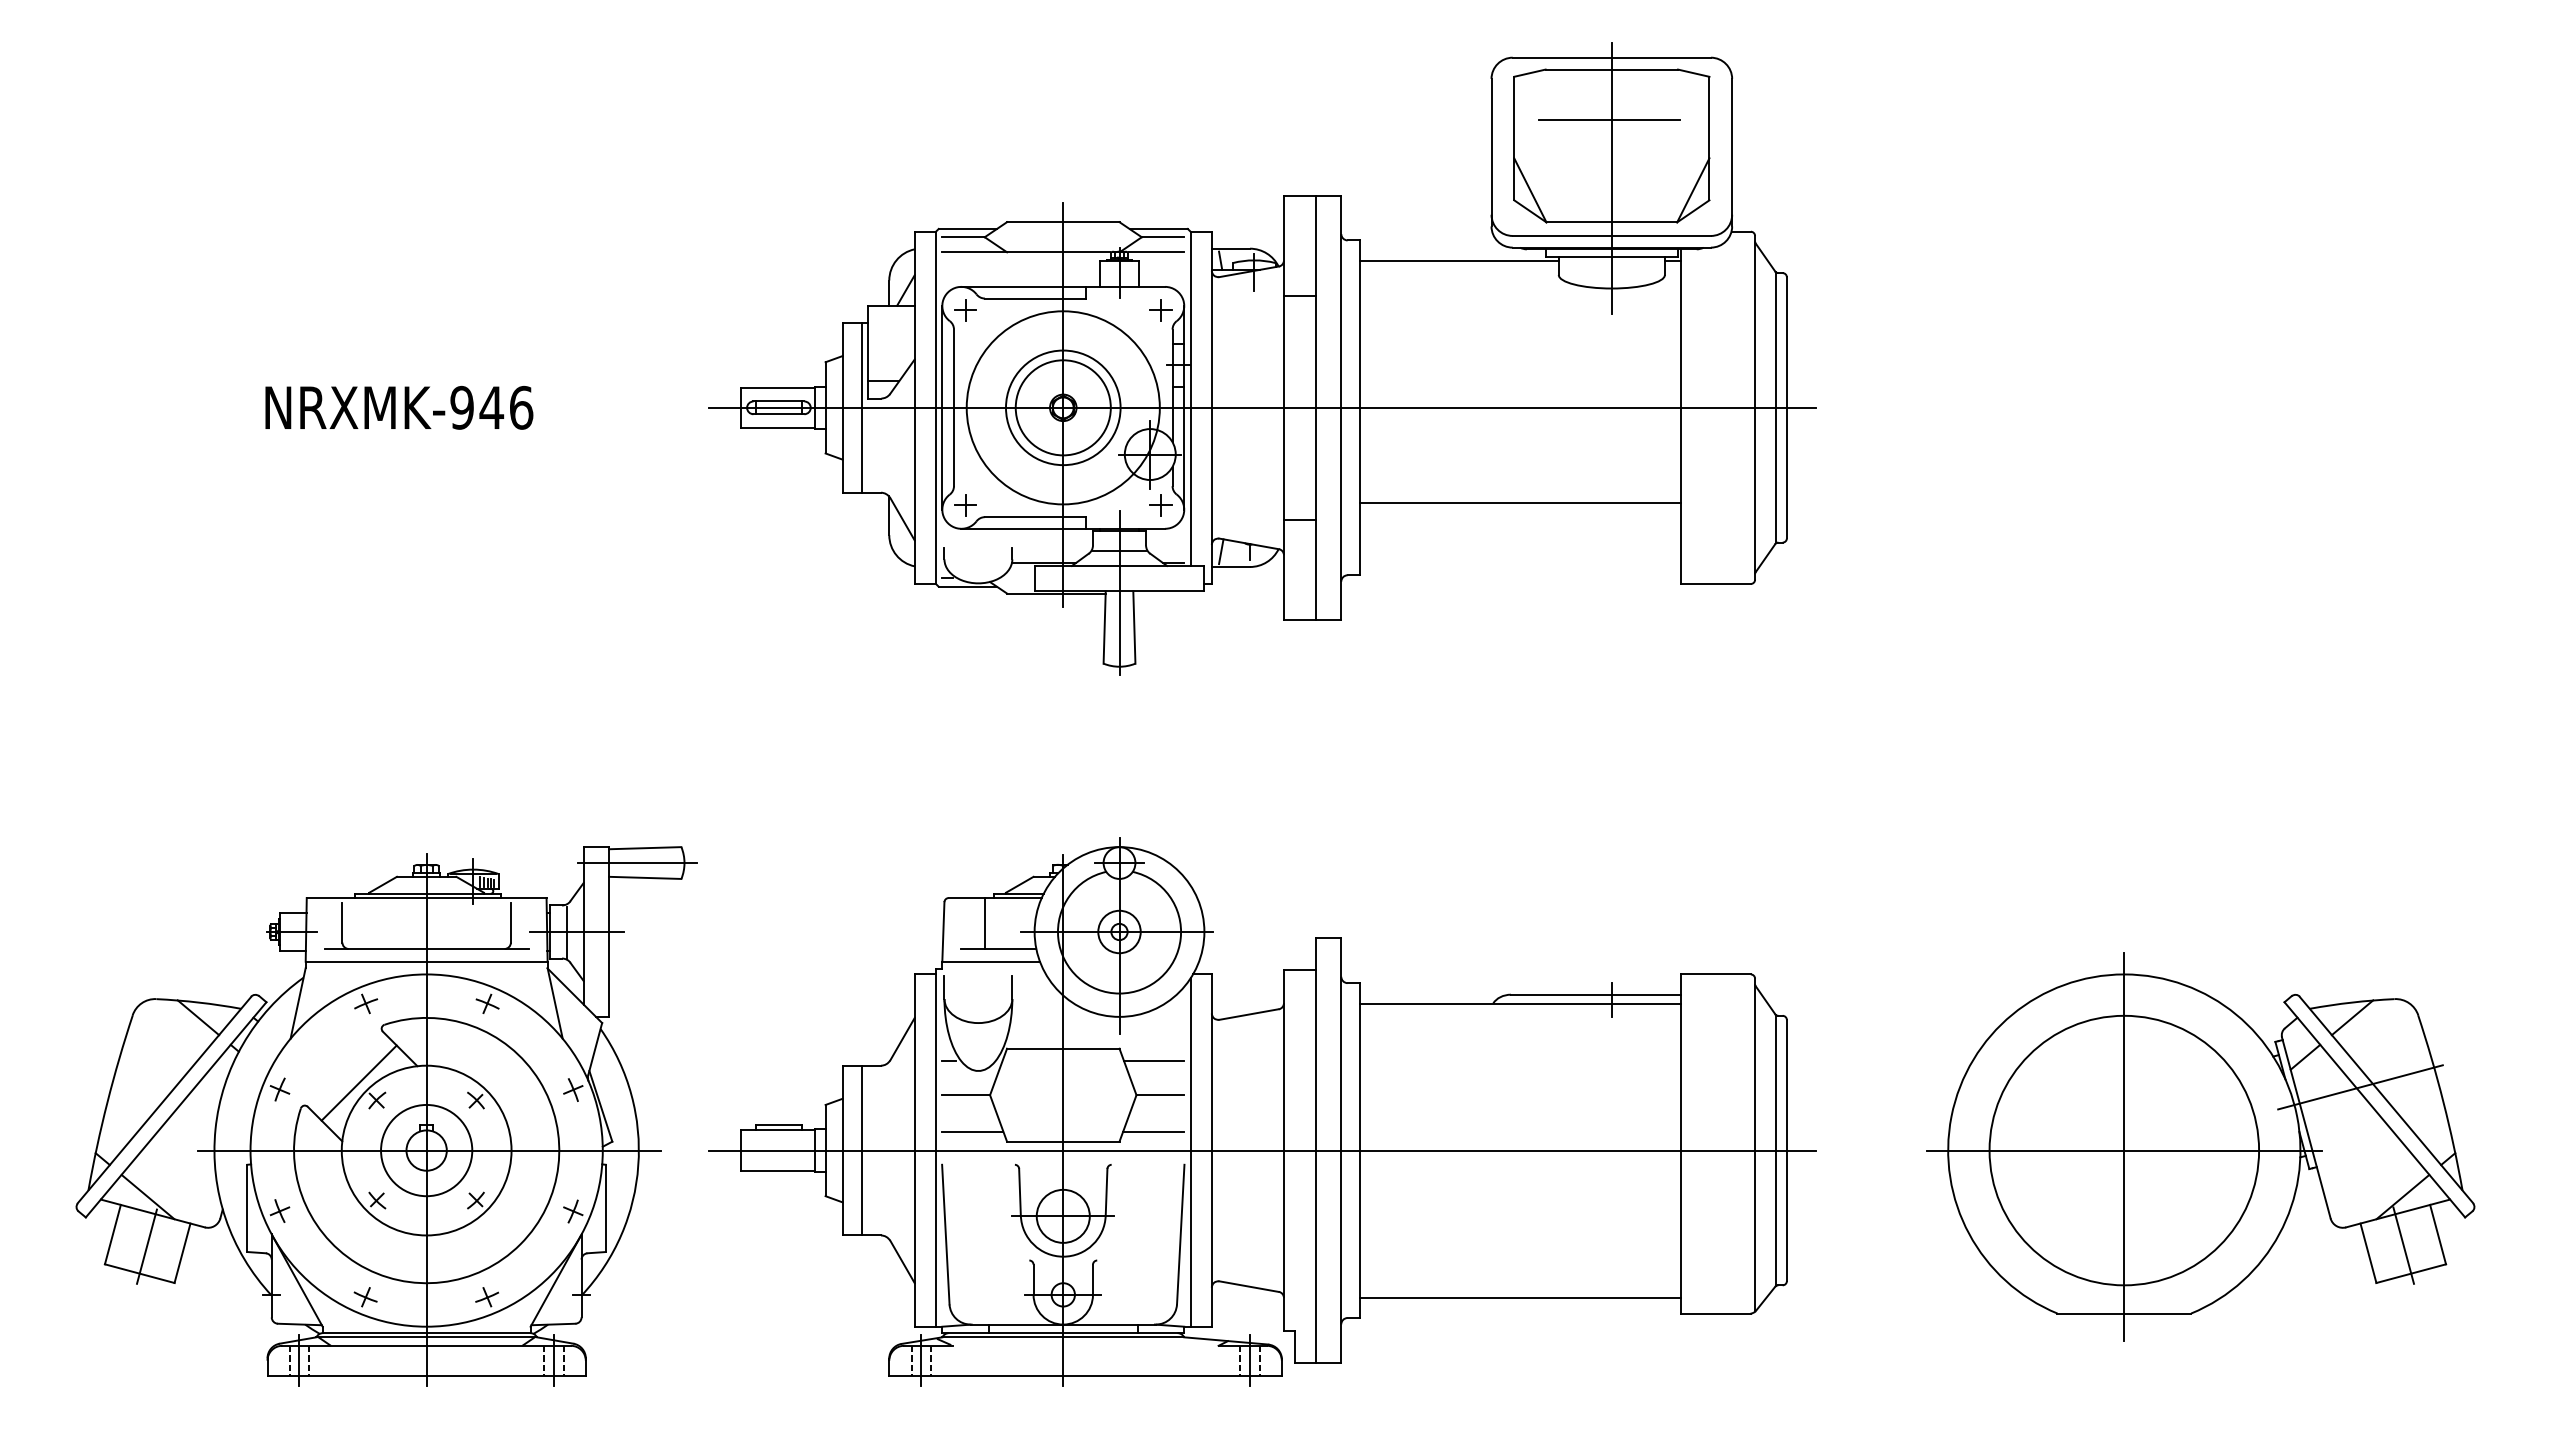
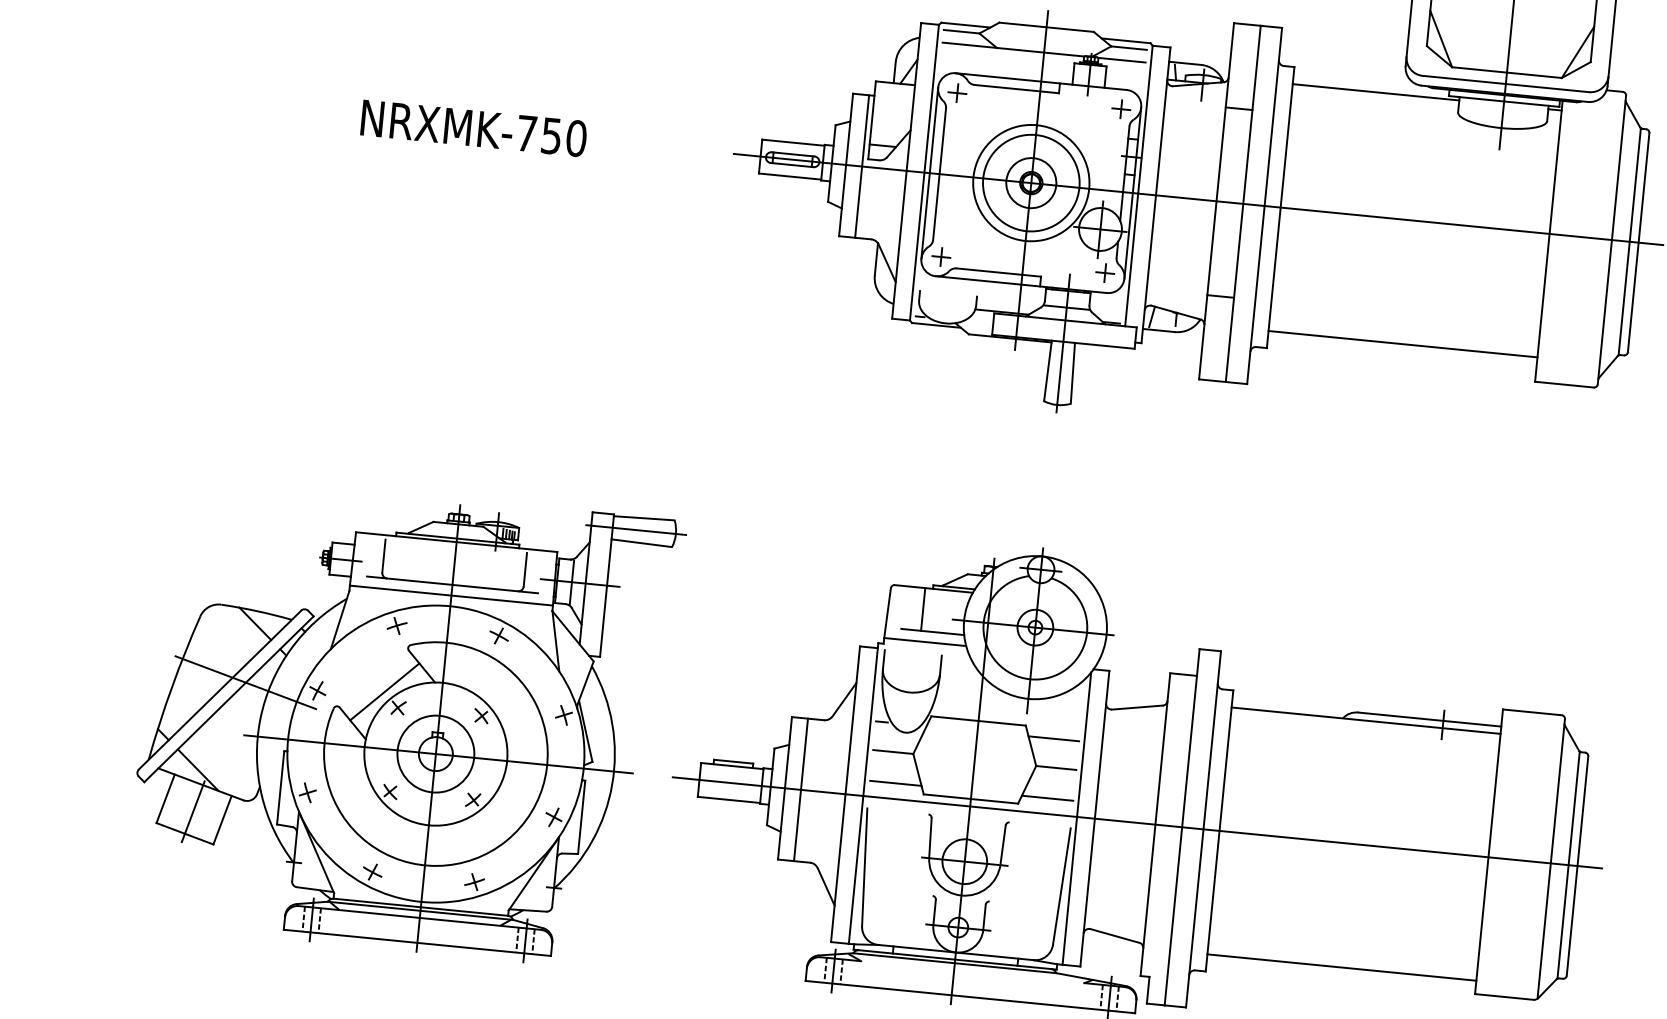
text: (491, 407) -> (551, 135), NRXMK-946 -> NRXMK-750
circle: (1063, 407) -> (1031, 182), size x0.62
circle: (1063, 407) -> (1031, 182), size x0.71
line: (1520, 502) -> (1402, 343), moved
line: (194, 1088) -> (246, 682), added

